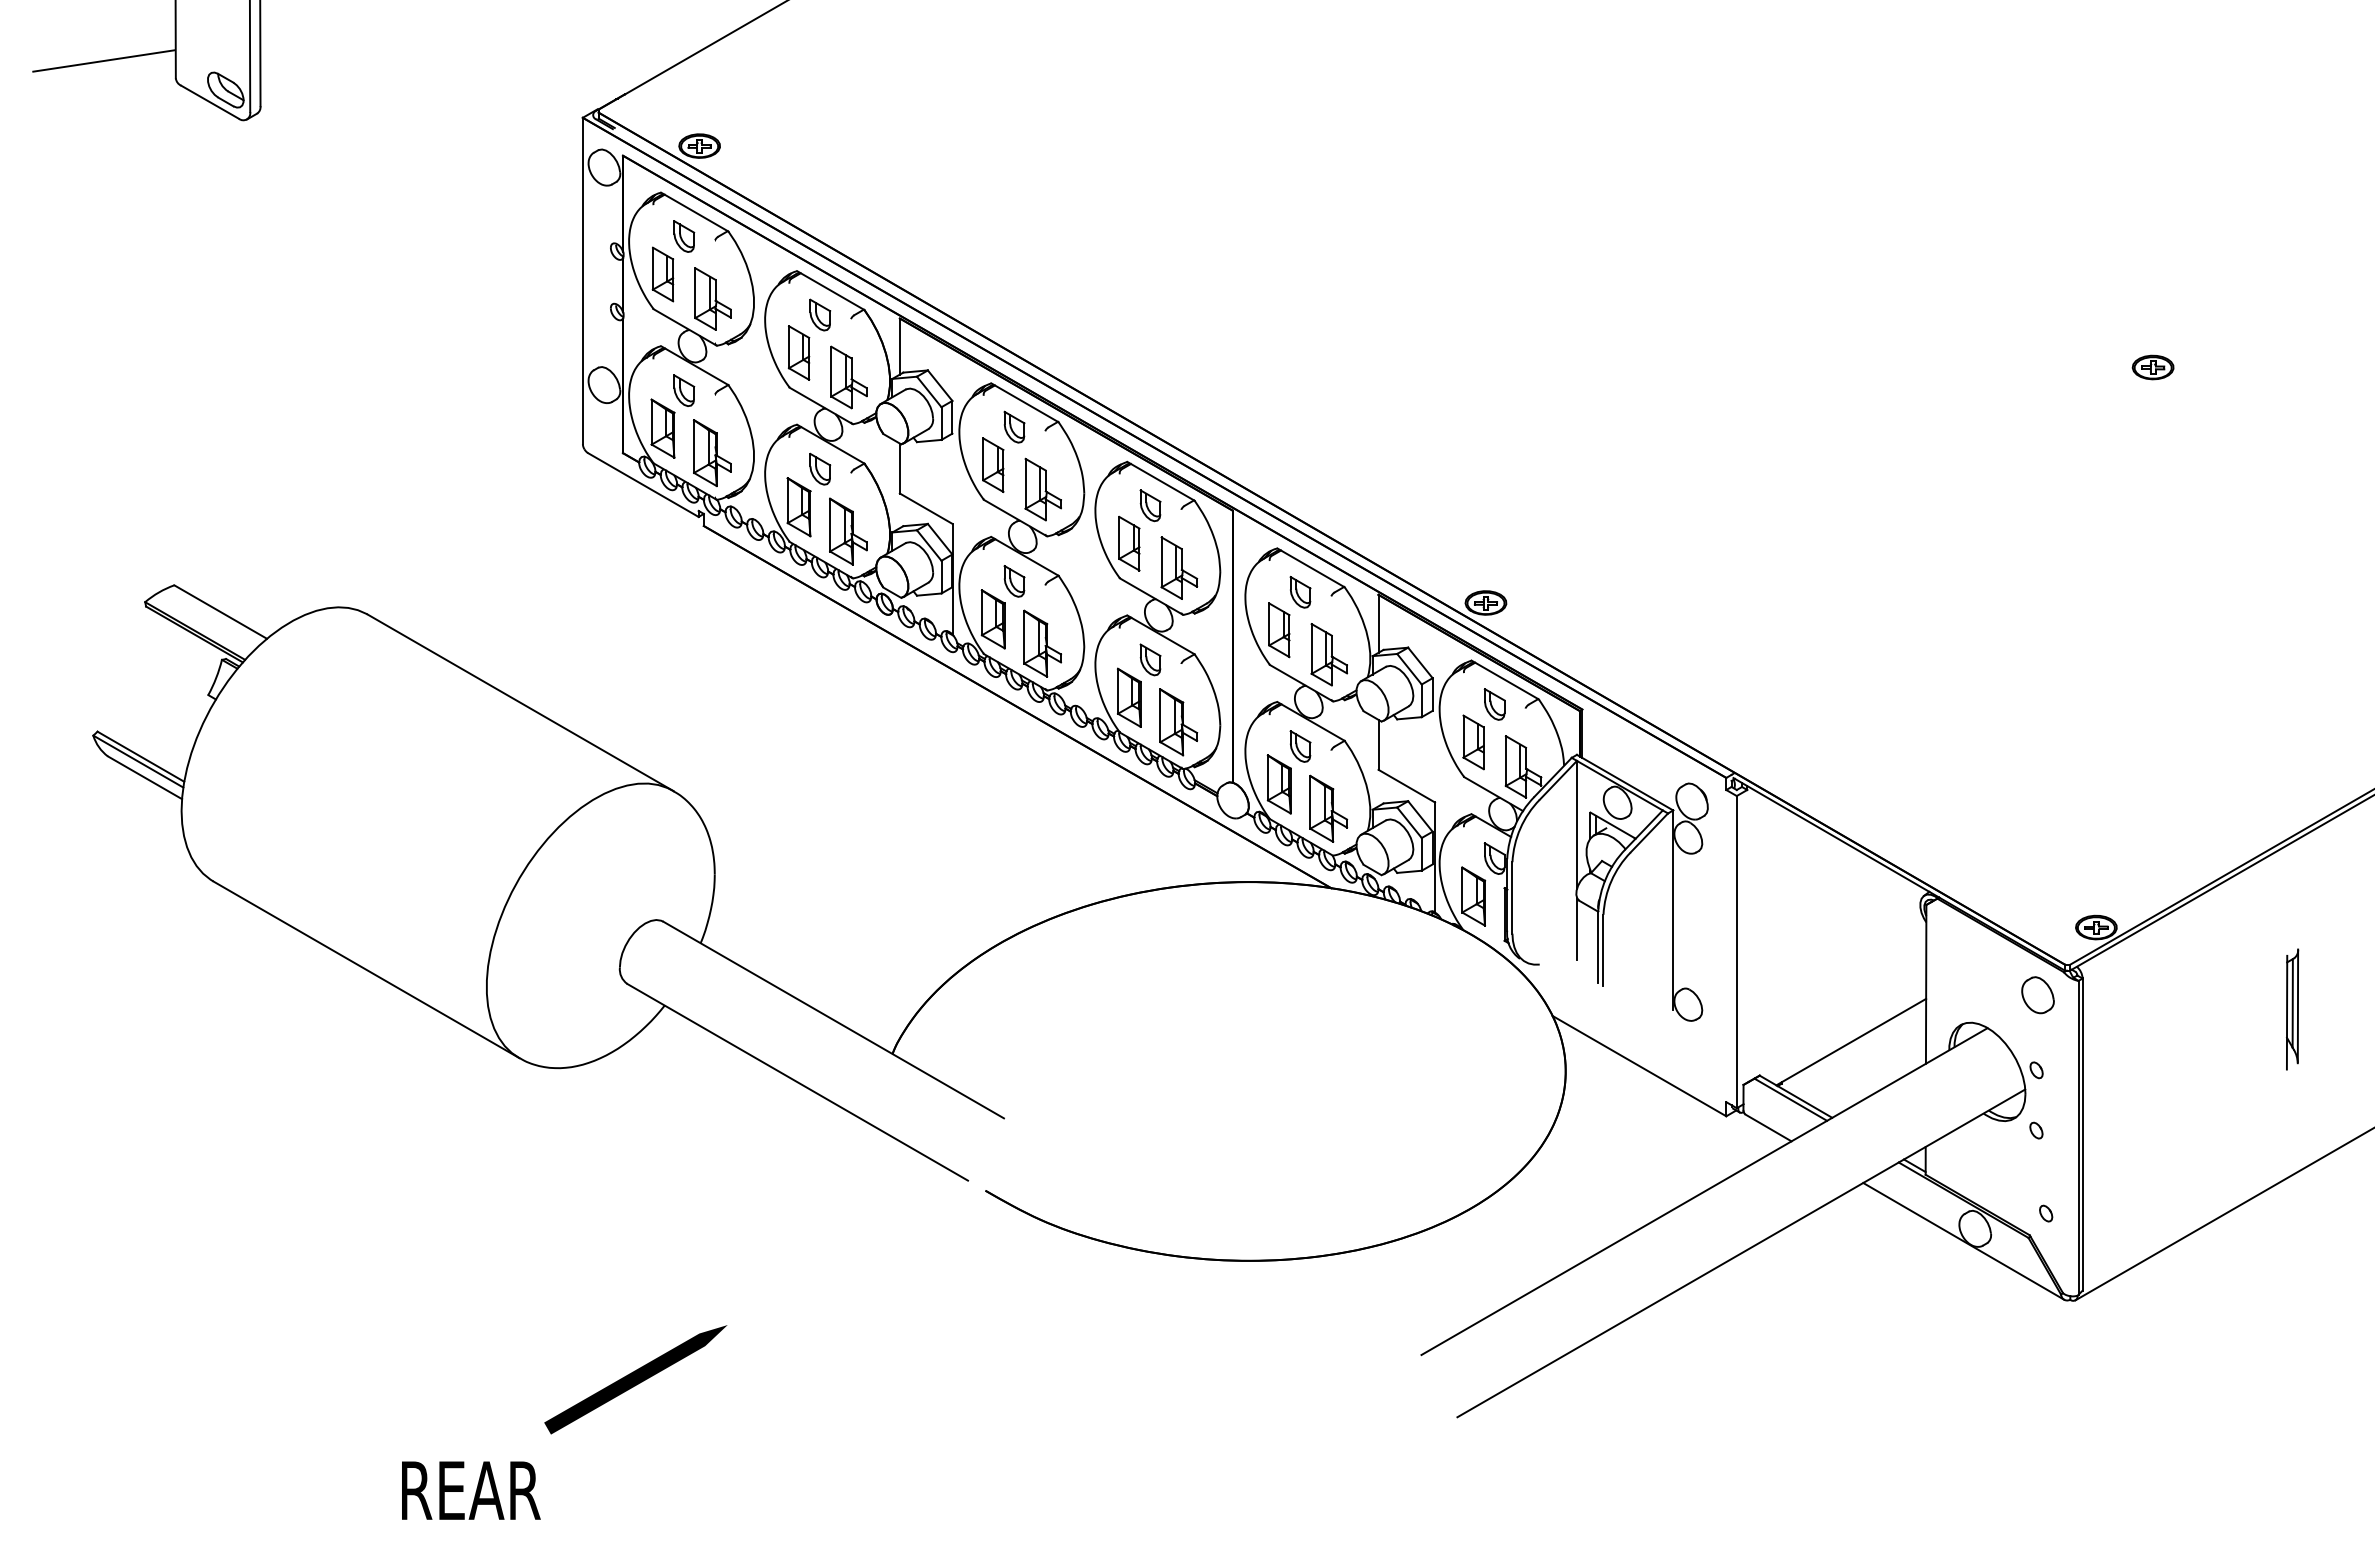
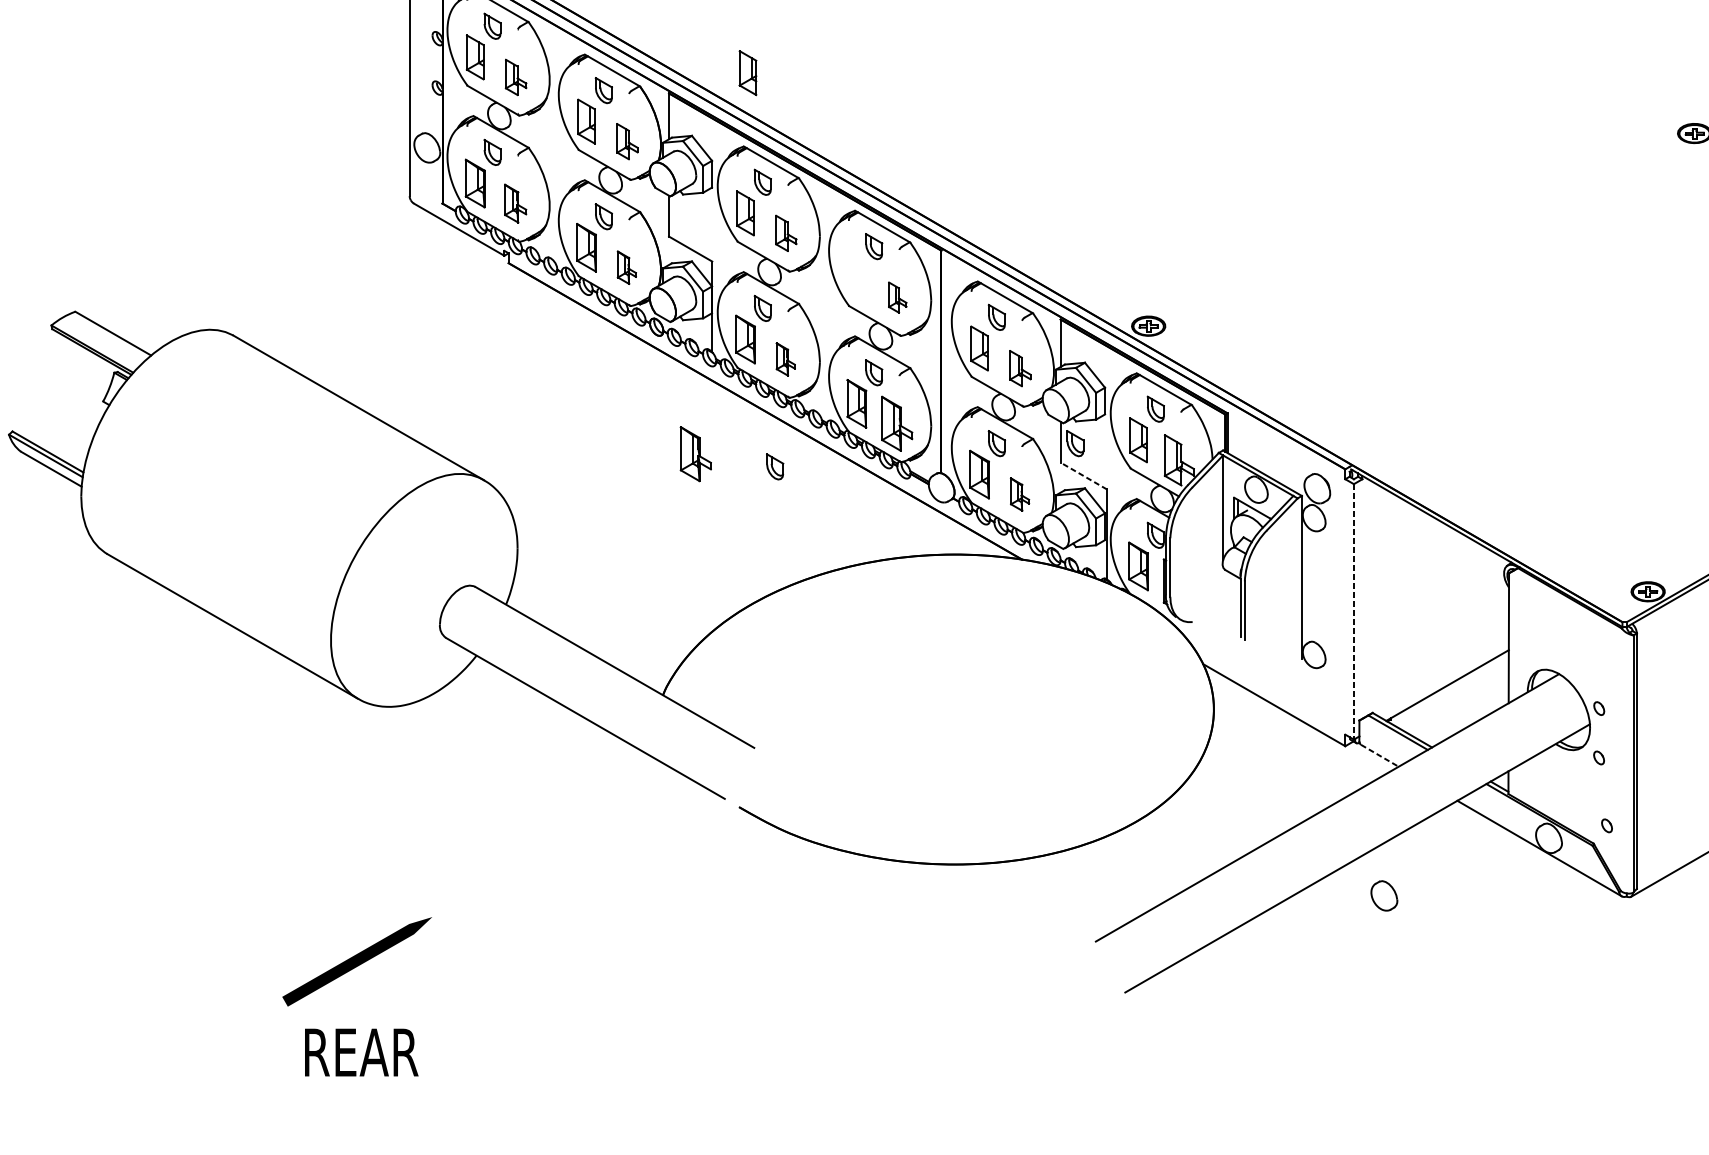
part: (712, 298) -> (515, 77), size x0.7
part: (848, 377) -> (627, 141), size x0.7
part: (712, 453) -> (515, 203), size x0.7
part: (1042, 489) -> (785, 233), size x0.7
part: (848, 531) -> (627, 267), size x0.6
part: (1129, 543) -> (748, 72), moved
part: (1179, 567) -> (897, 297), size x0.6
part: (1042, 643) -> (785, 359), size x0.6
part: (1328, 654) -> (1019, 368), size x0.7
part: (1396, 746) -> (1075, 443), added
part: (932, 759) -> (695, 454), added
part: (1029, 774) -> (775, 466), added
line: (1406, 786) -> (1083, 476), solid -> dashed
part: (1328, 808) -> (1019, 494), size x0.6
line: (1576, 928) -> (1222, 592), removed
line: (1736, 952) -> (1353, 612), solid -> dashed
part: (2037, 995) -> (1383, 896), moved
line: (1768, 1128) -> (1379, 756), solid -> dashed
line: (635, 1379) -> (356, 961), moved
text: (471, 1490) -> (361, 1052), moved

